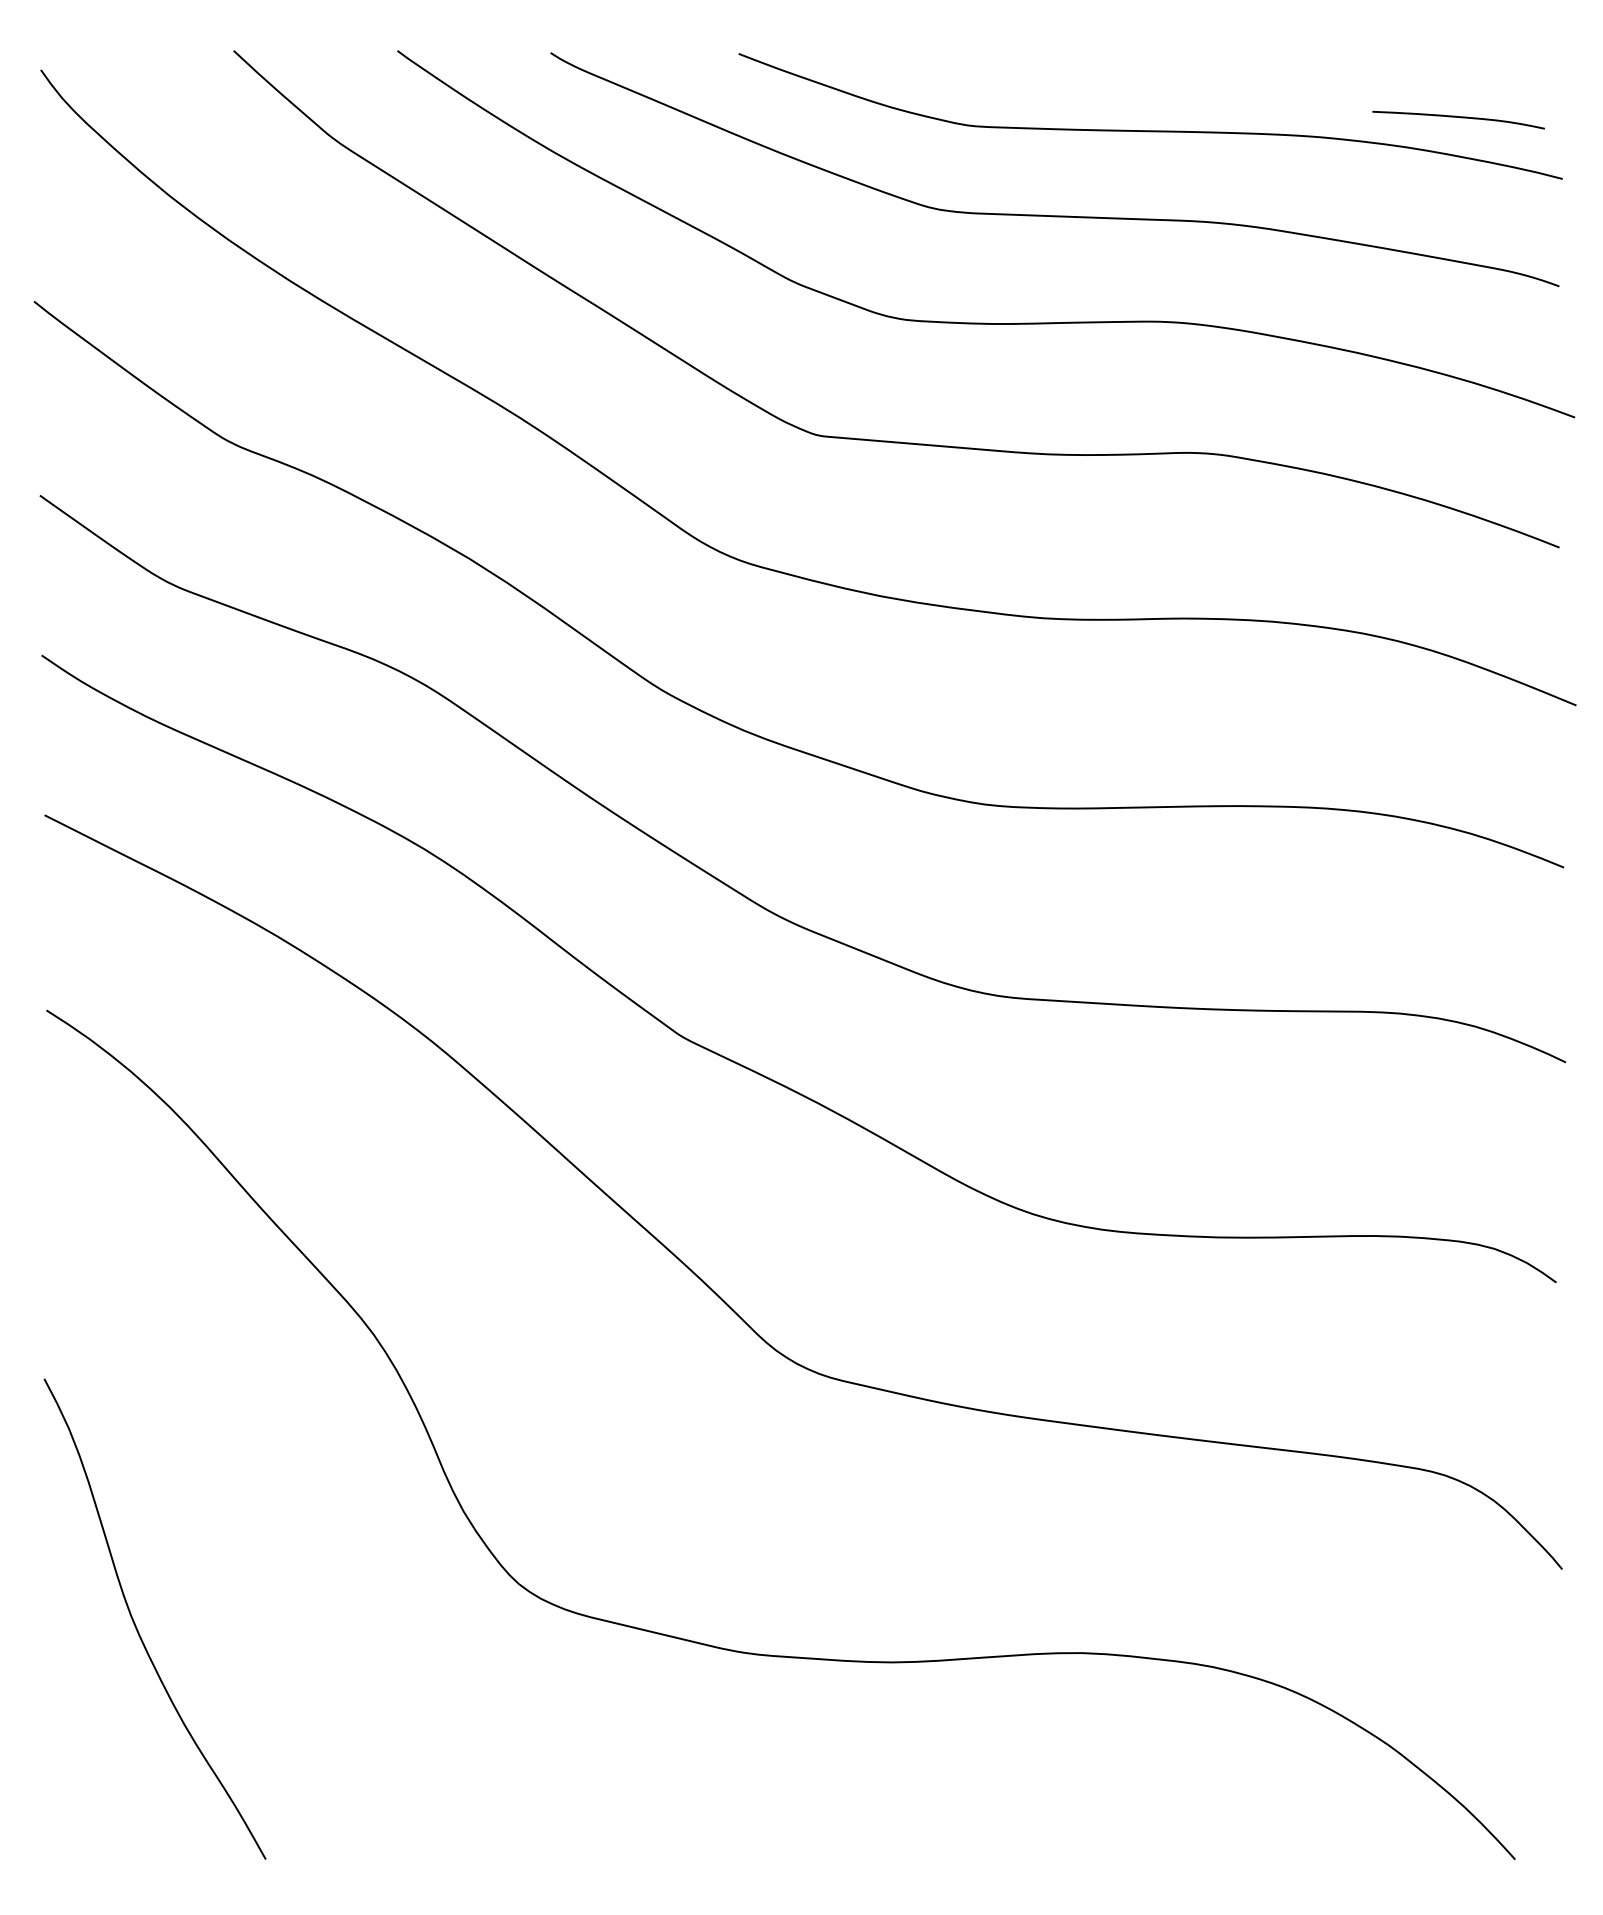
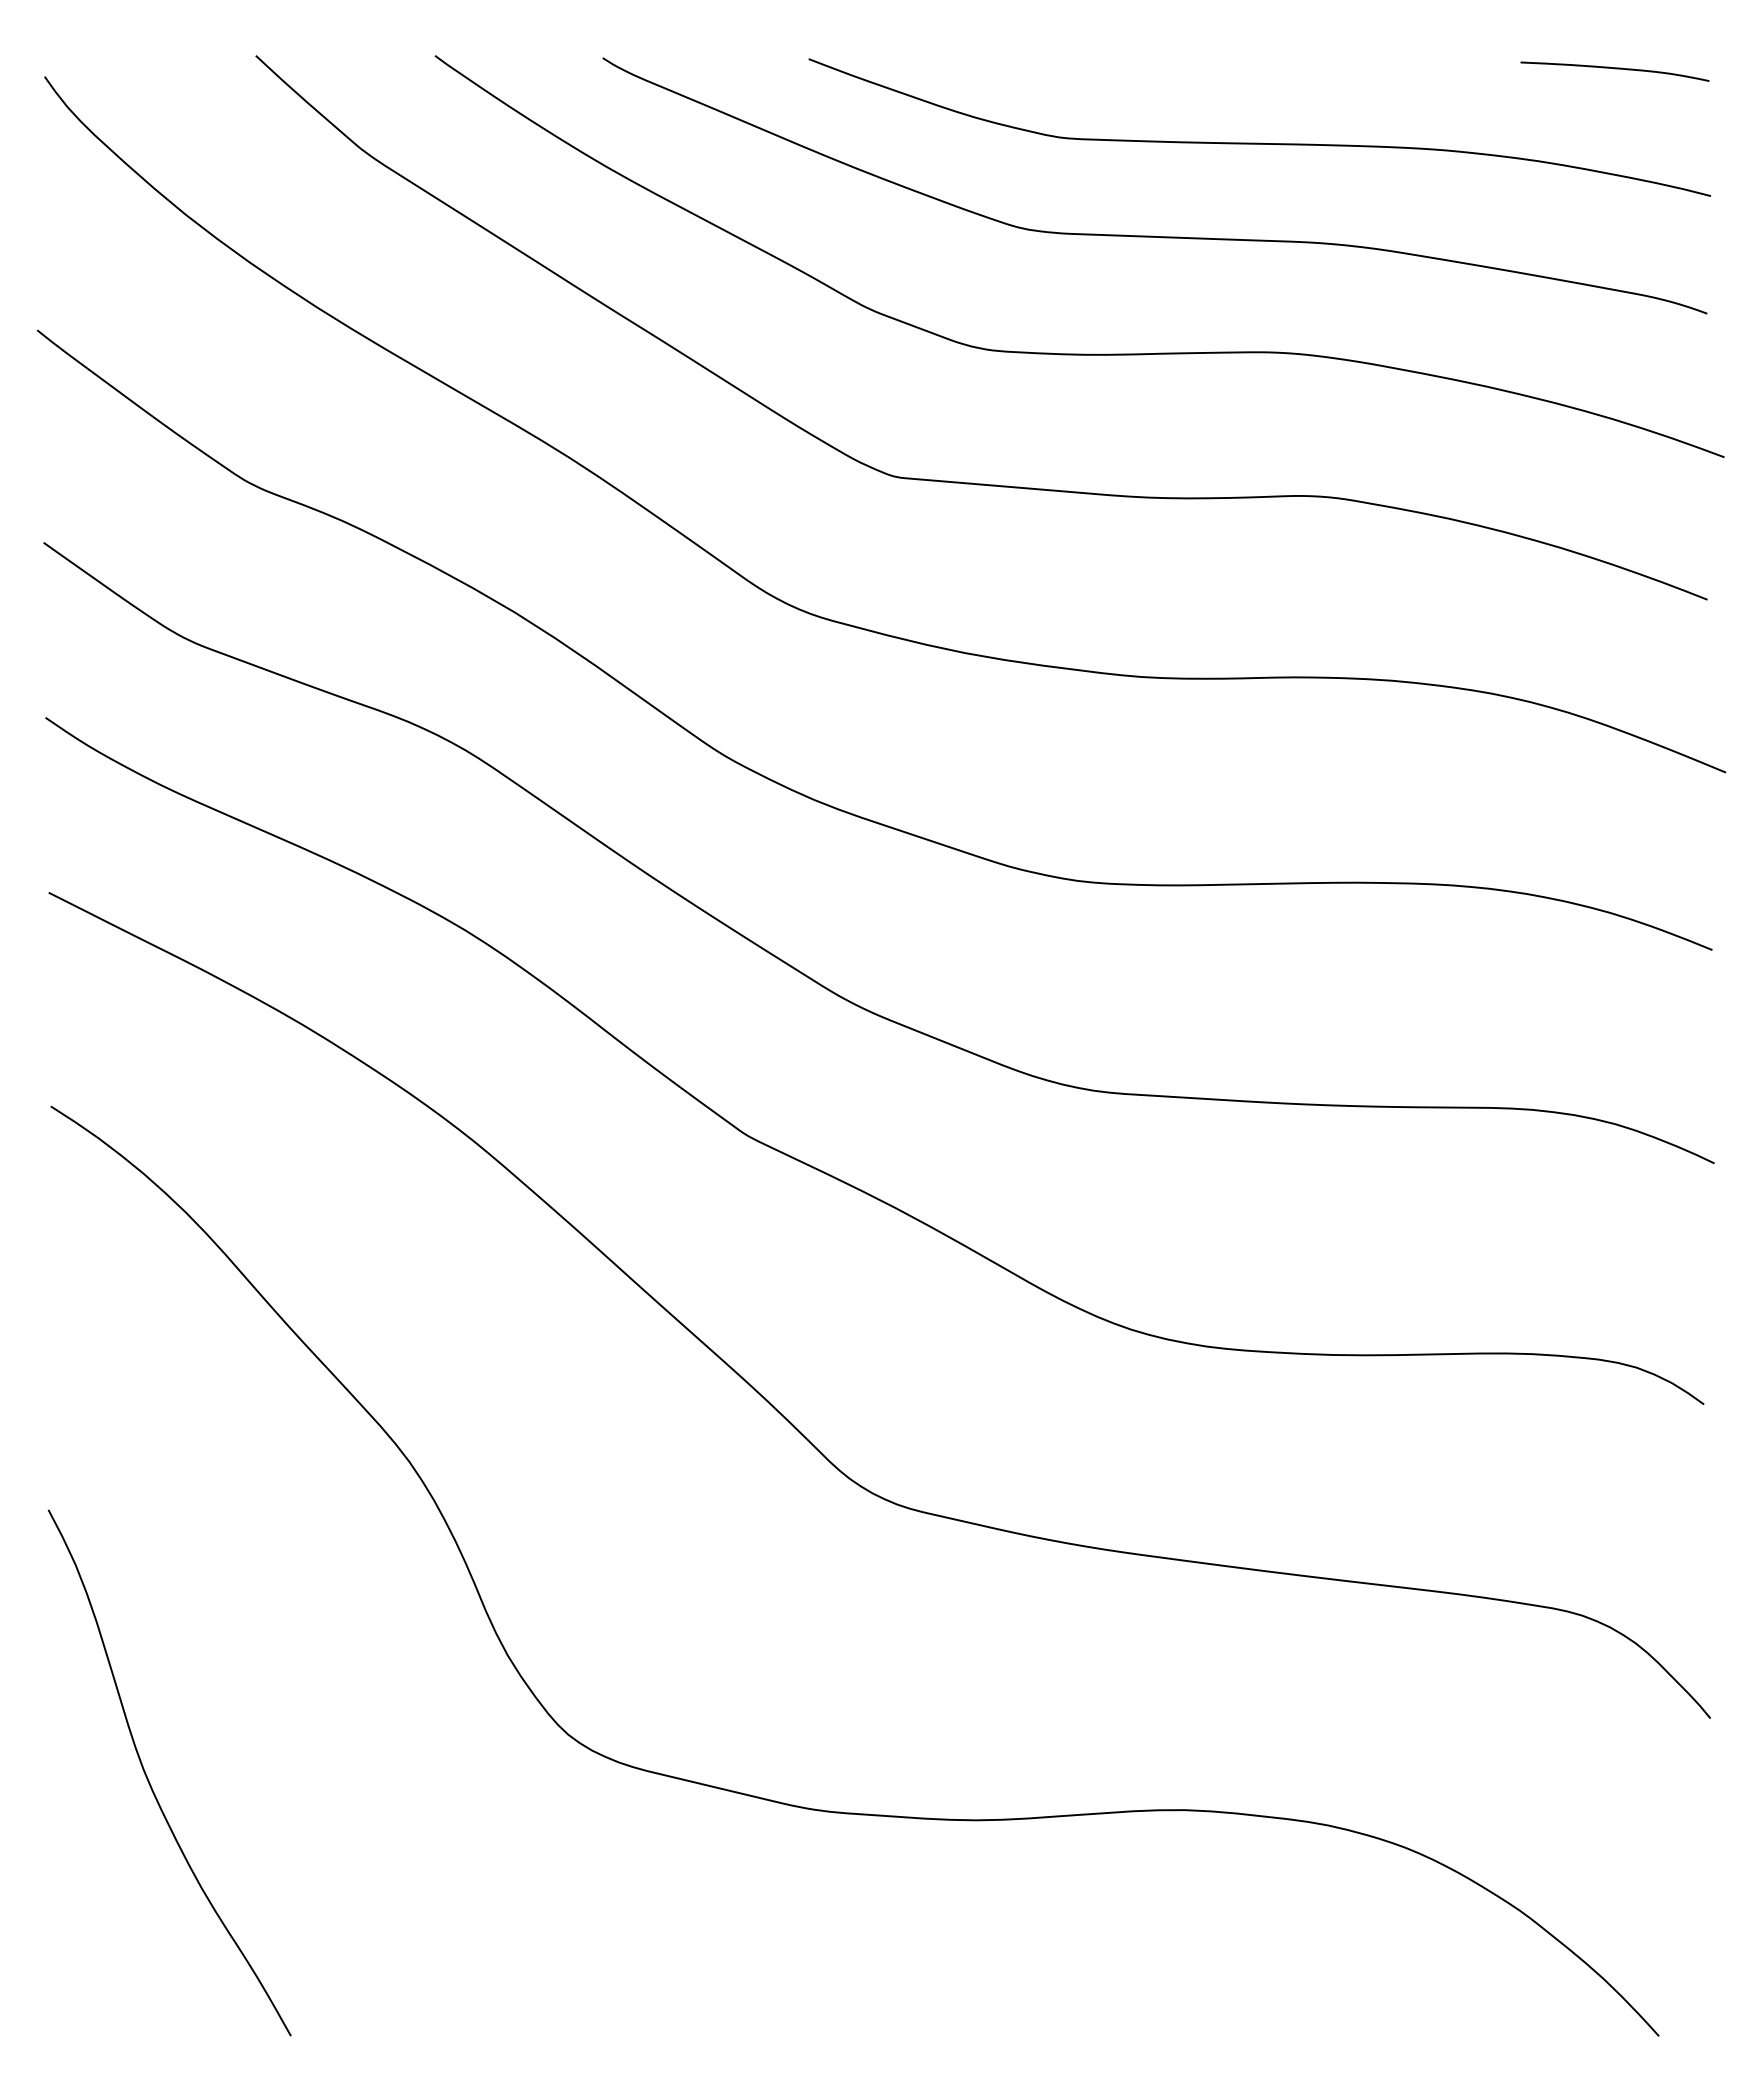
curve: (1458, 118) -> (1614, 69), moved

